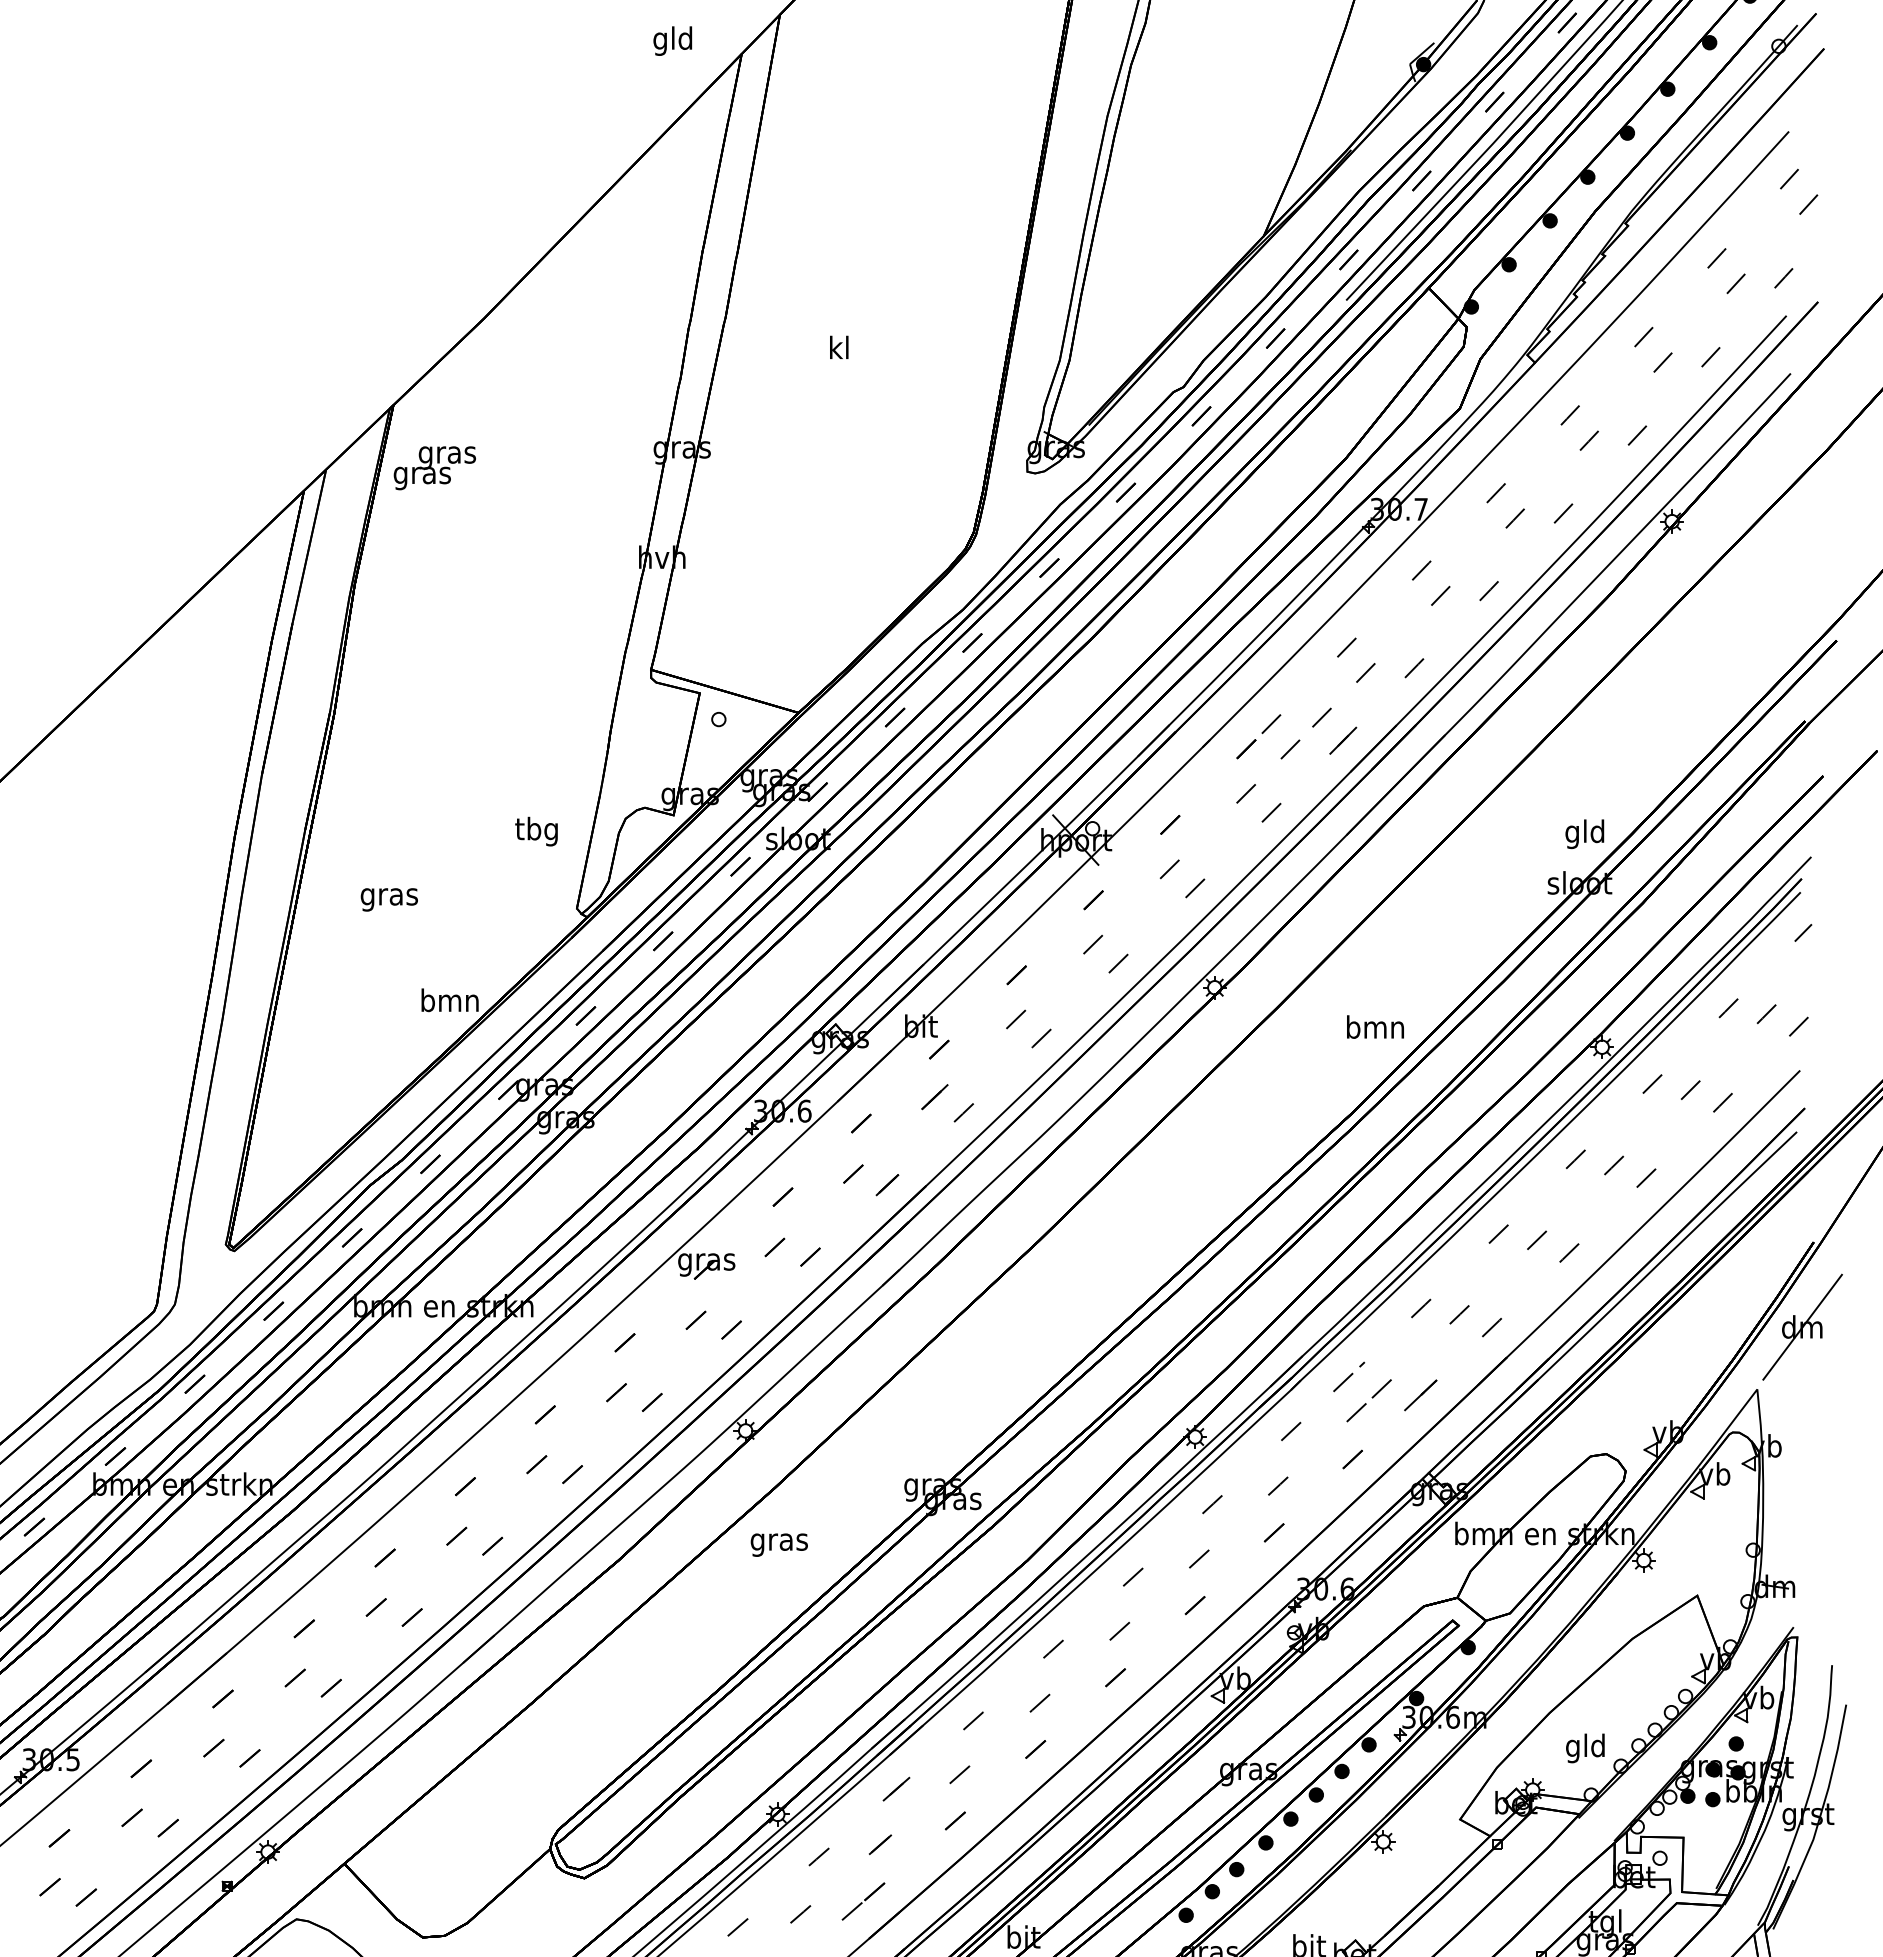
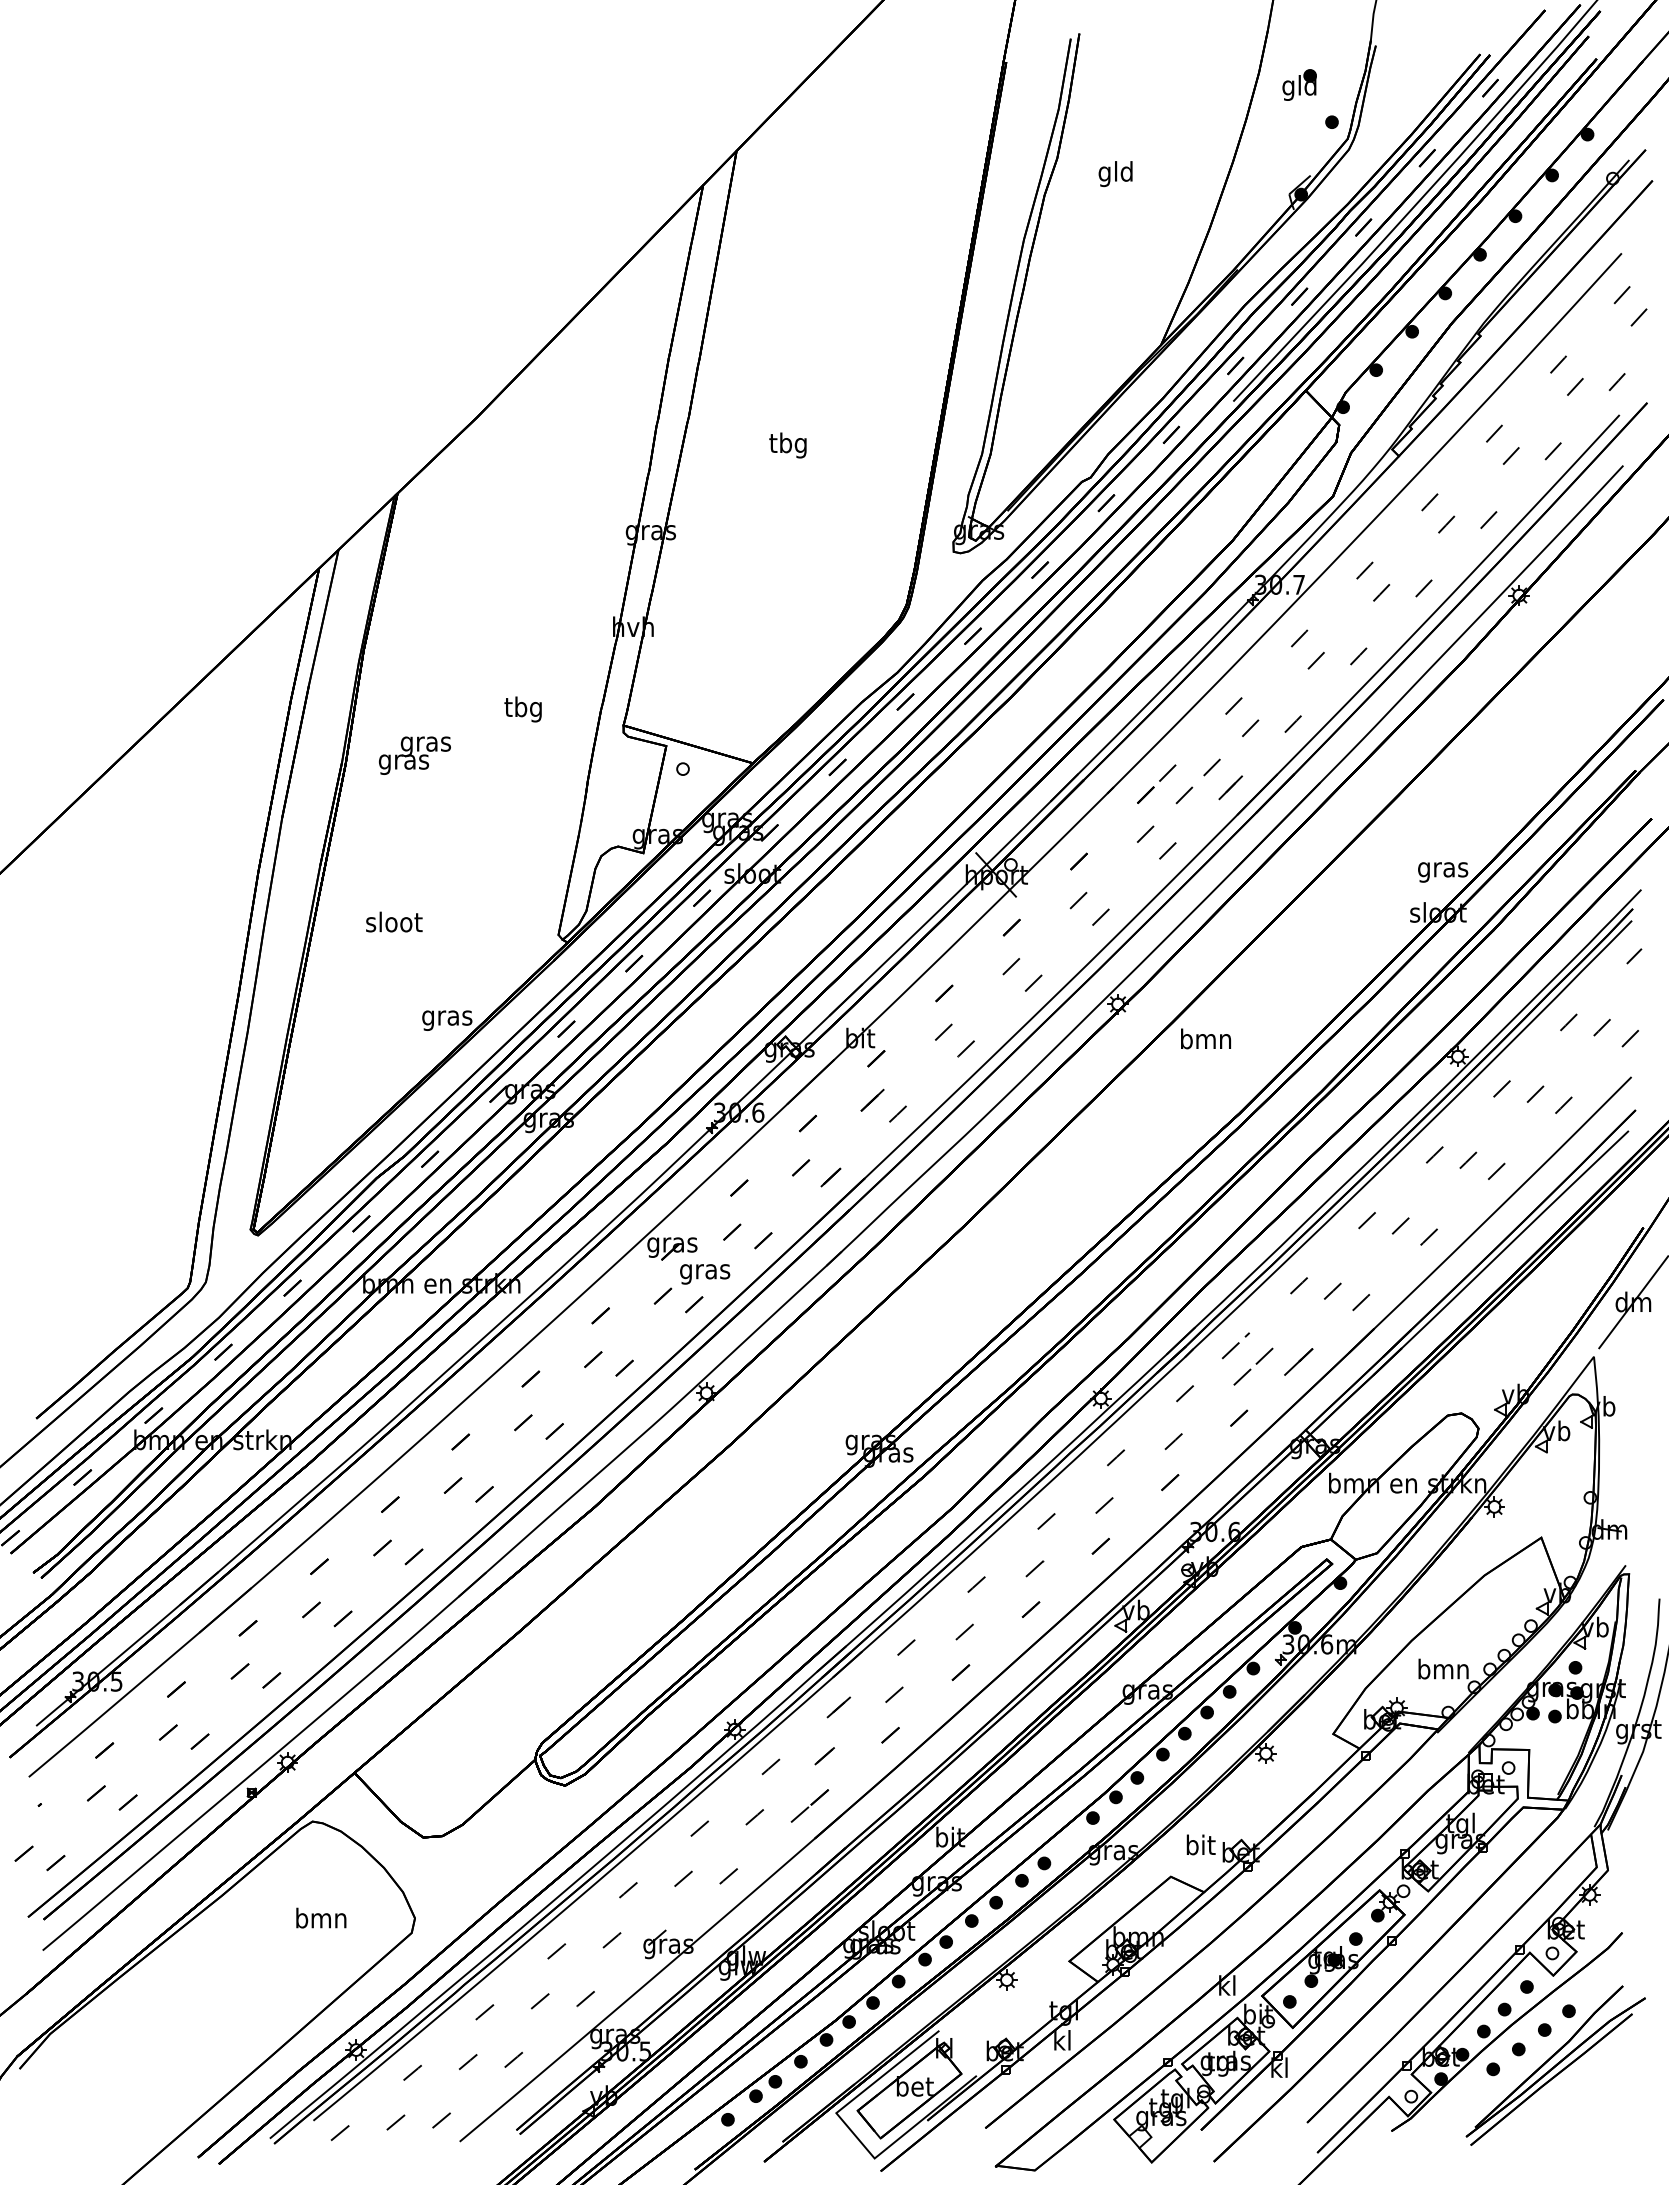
text: (672, 41) -> (1115, 174), moved
text: (837, 350) -> (787, 445), kl -> tbg
text: (434, 467) -> (414, 755), moved
text: (535, 831) -> (522, 709), moved
text: (1585, 833) -> (1443, 869), gld -> gras
text: (389, 896) -> (394, 924), gras -> sloot
text: (450, 1002) -> (447, 1017), bmn -> gras
text: (1374, 1026) -> (1205, 1038), moved
text: (779, 1545) -> (705, 1274), moved
text: (1585, 1748) -> (1443, 1671), gld -> bmn

